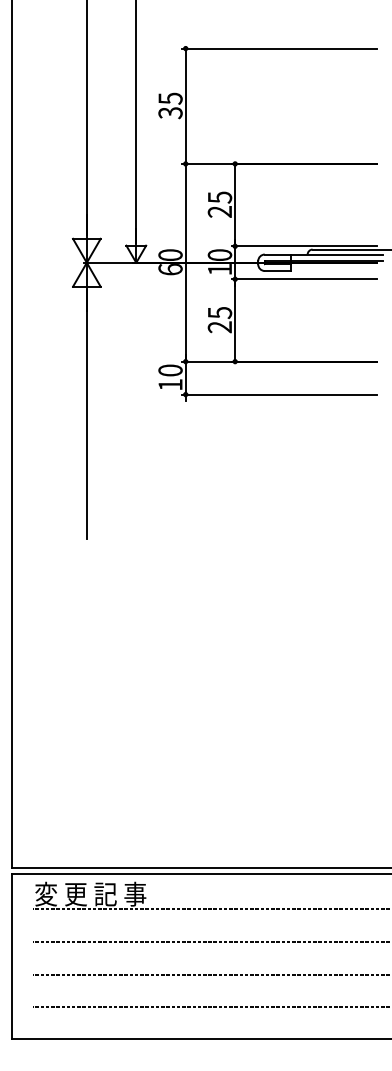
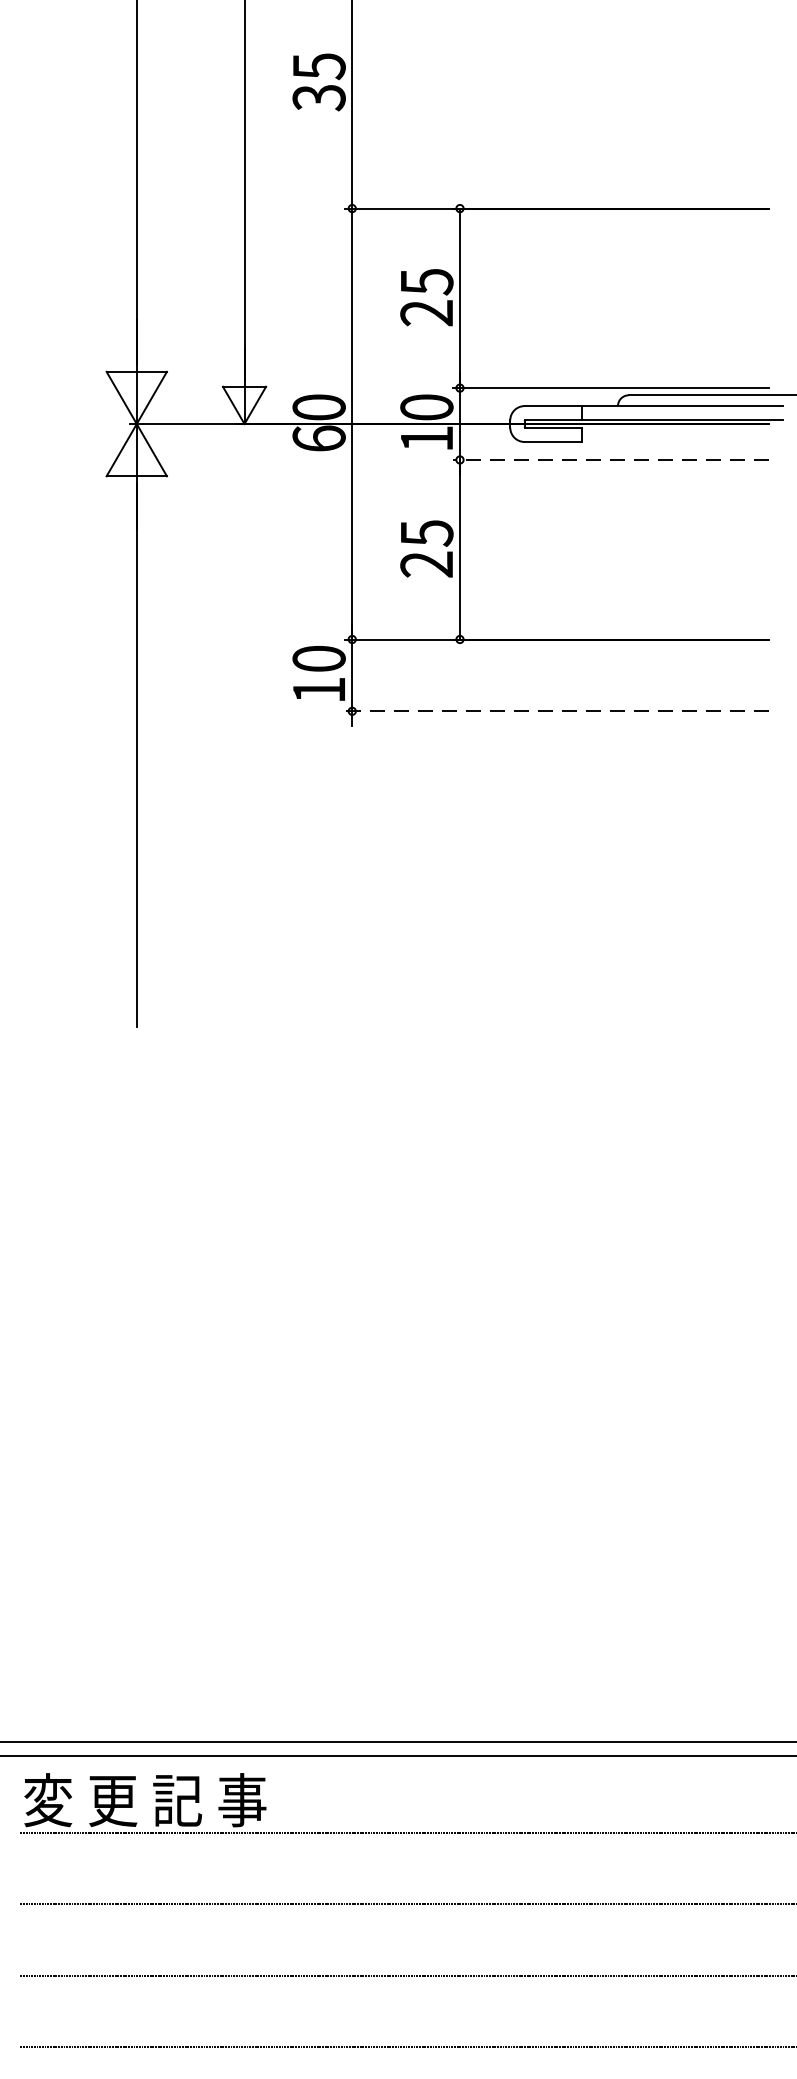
line: (303, 279) -> (608, 460), solid -> dashed
line: (279, 394) -> (556, 711), solid -> dashed

